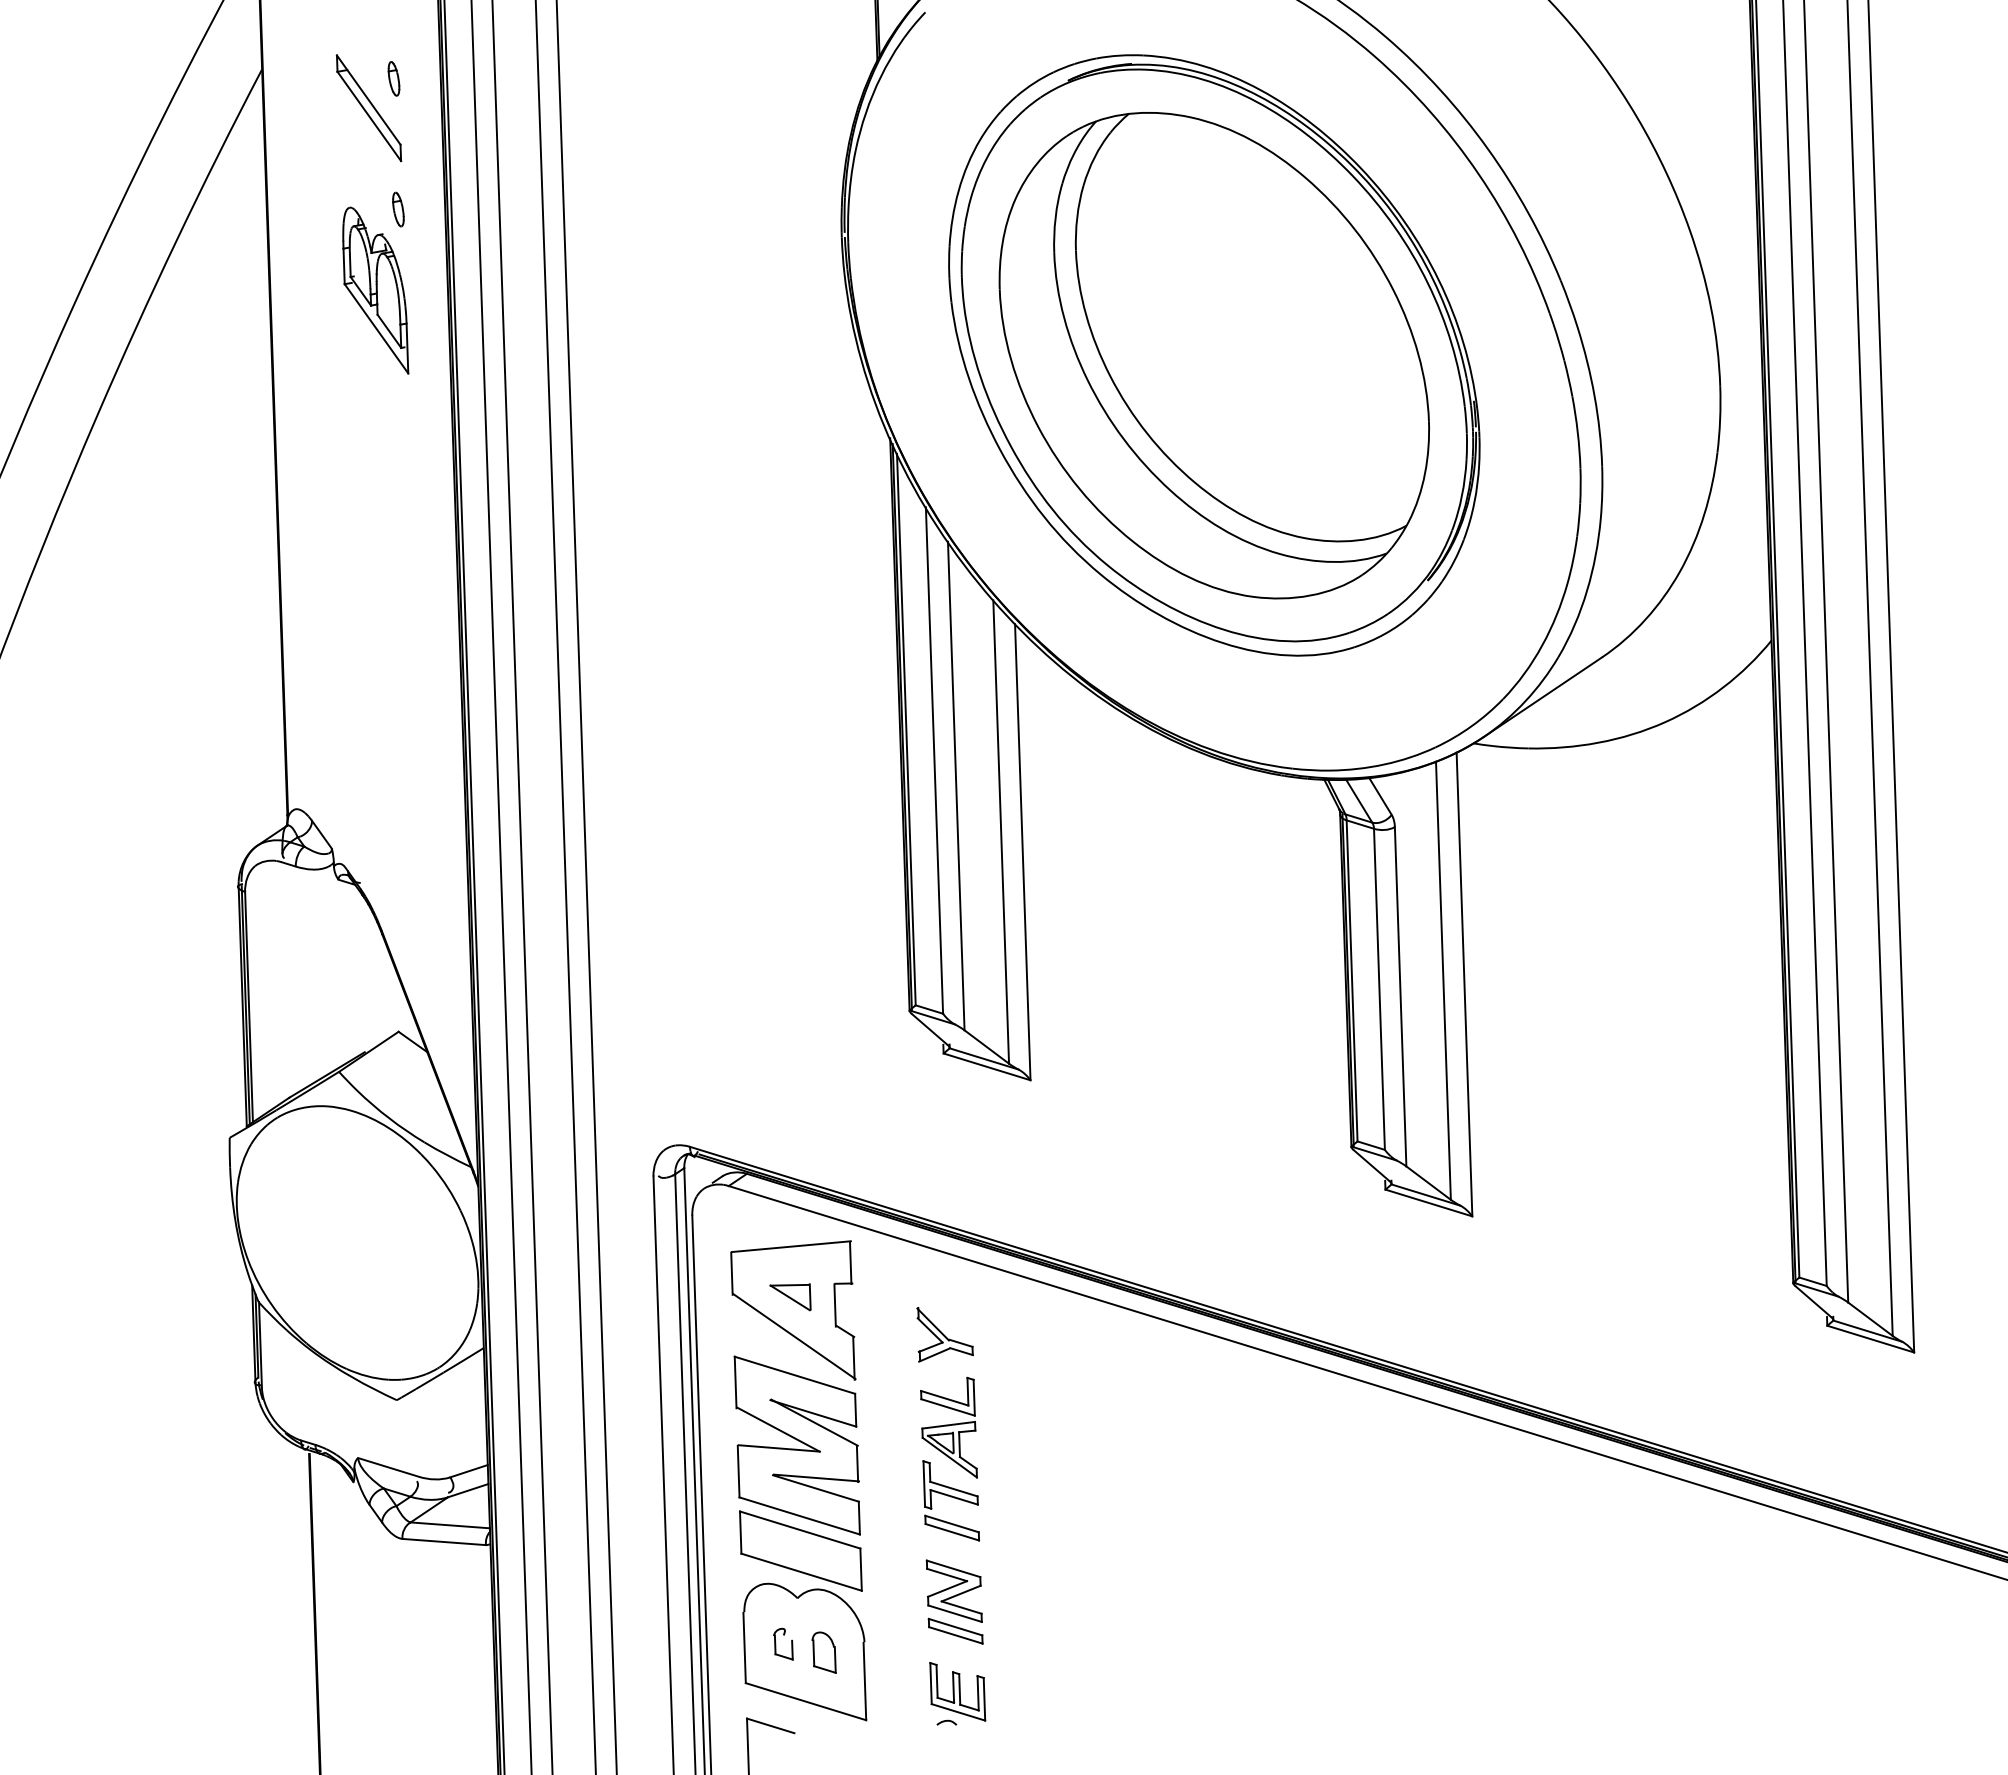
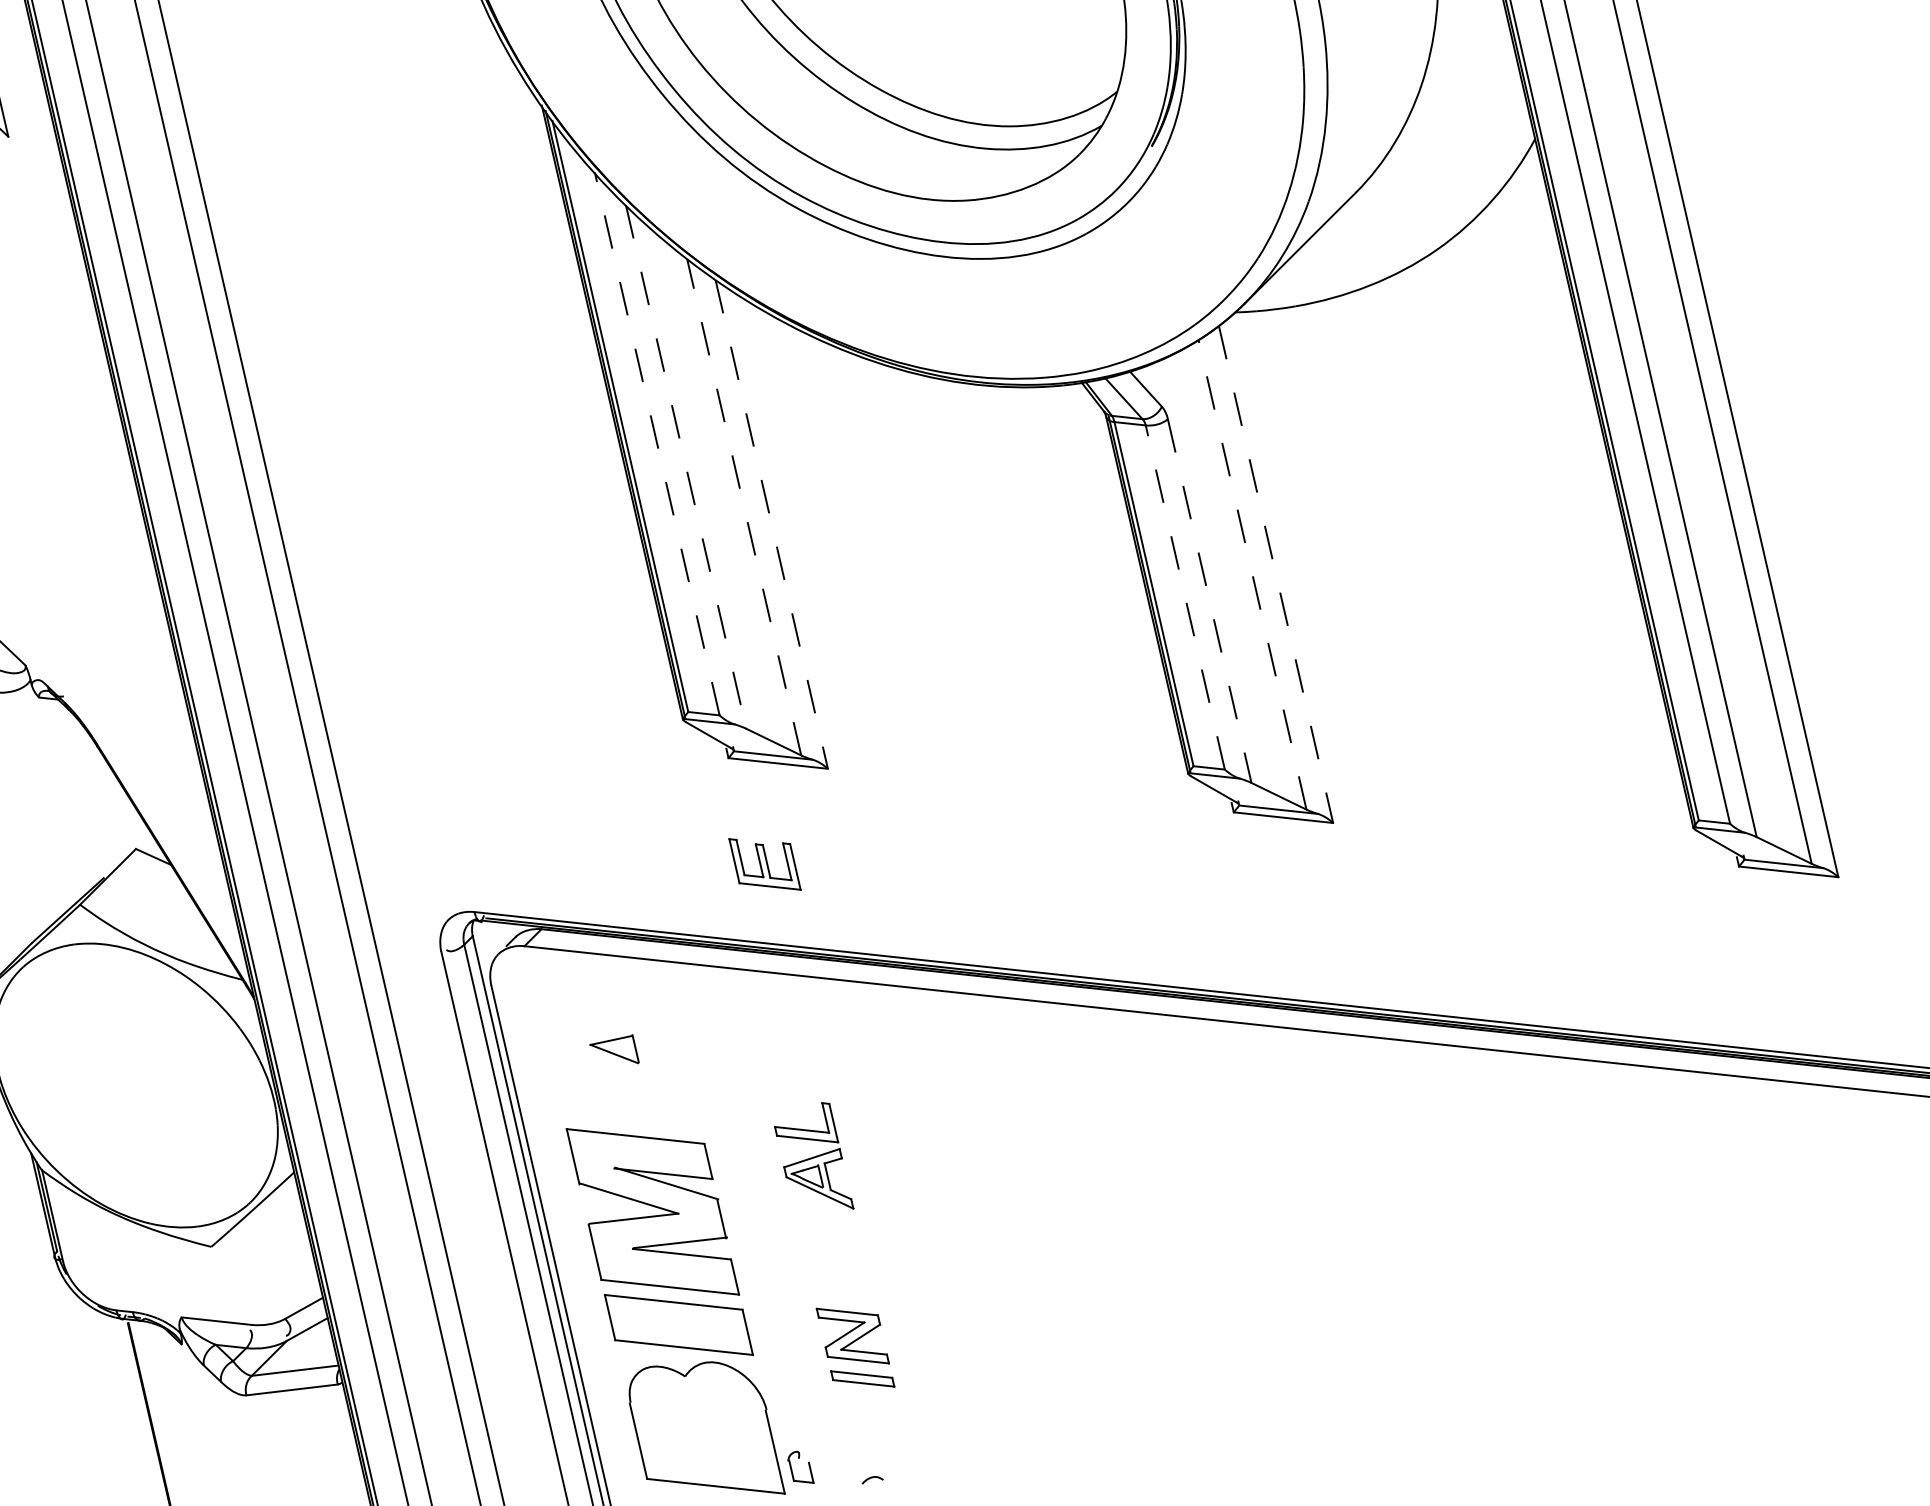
line: (934, 760) -> (657, 443), solid -> dashed
line: (956, 786) -> (686, 467), solid -> dashed
line: (1001, 832) -> (744, 507), solid -> dashed
line: (1022, 852) -> (771, 524), solid -> dashed
line: (1443, 980) -> (1252, 574), solid -> dashed
line: (1464, 984) -> (1276, 574), solid -> dashed
line: (1379, 989) -> (1185, 597), solid -> dashed
line: (1400, 996) -> (1209, 600), solid -> dashed
part: (793, 1310) -> (620, 1066), removed
part: (944, 1334) -> (788, 1061), removed
part: (951, 1500) -> (830, 1238), removed
part: (776, 1643) -> (792, 1468), moved
part: (823, 1652) -> (724, 1429), removed
part: (957, 1691) -> (764, 864), moved

